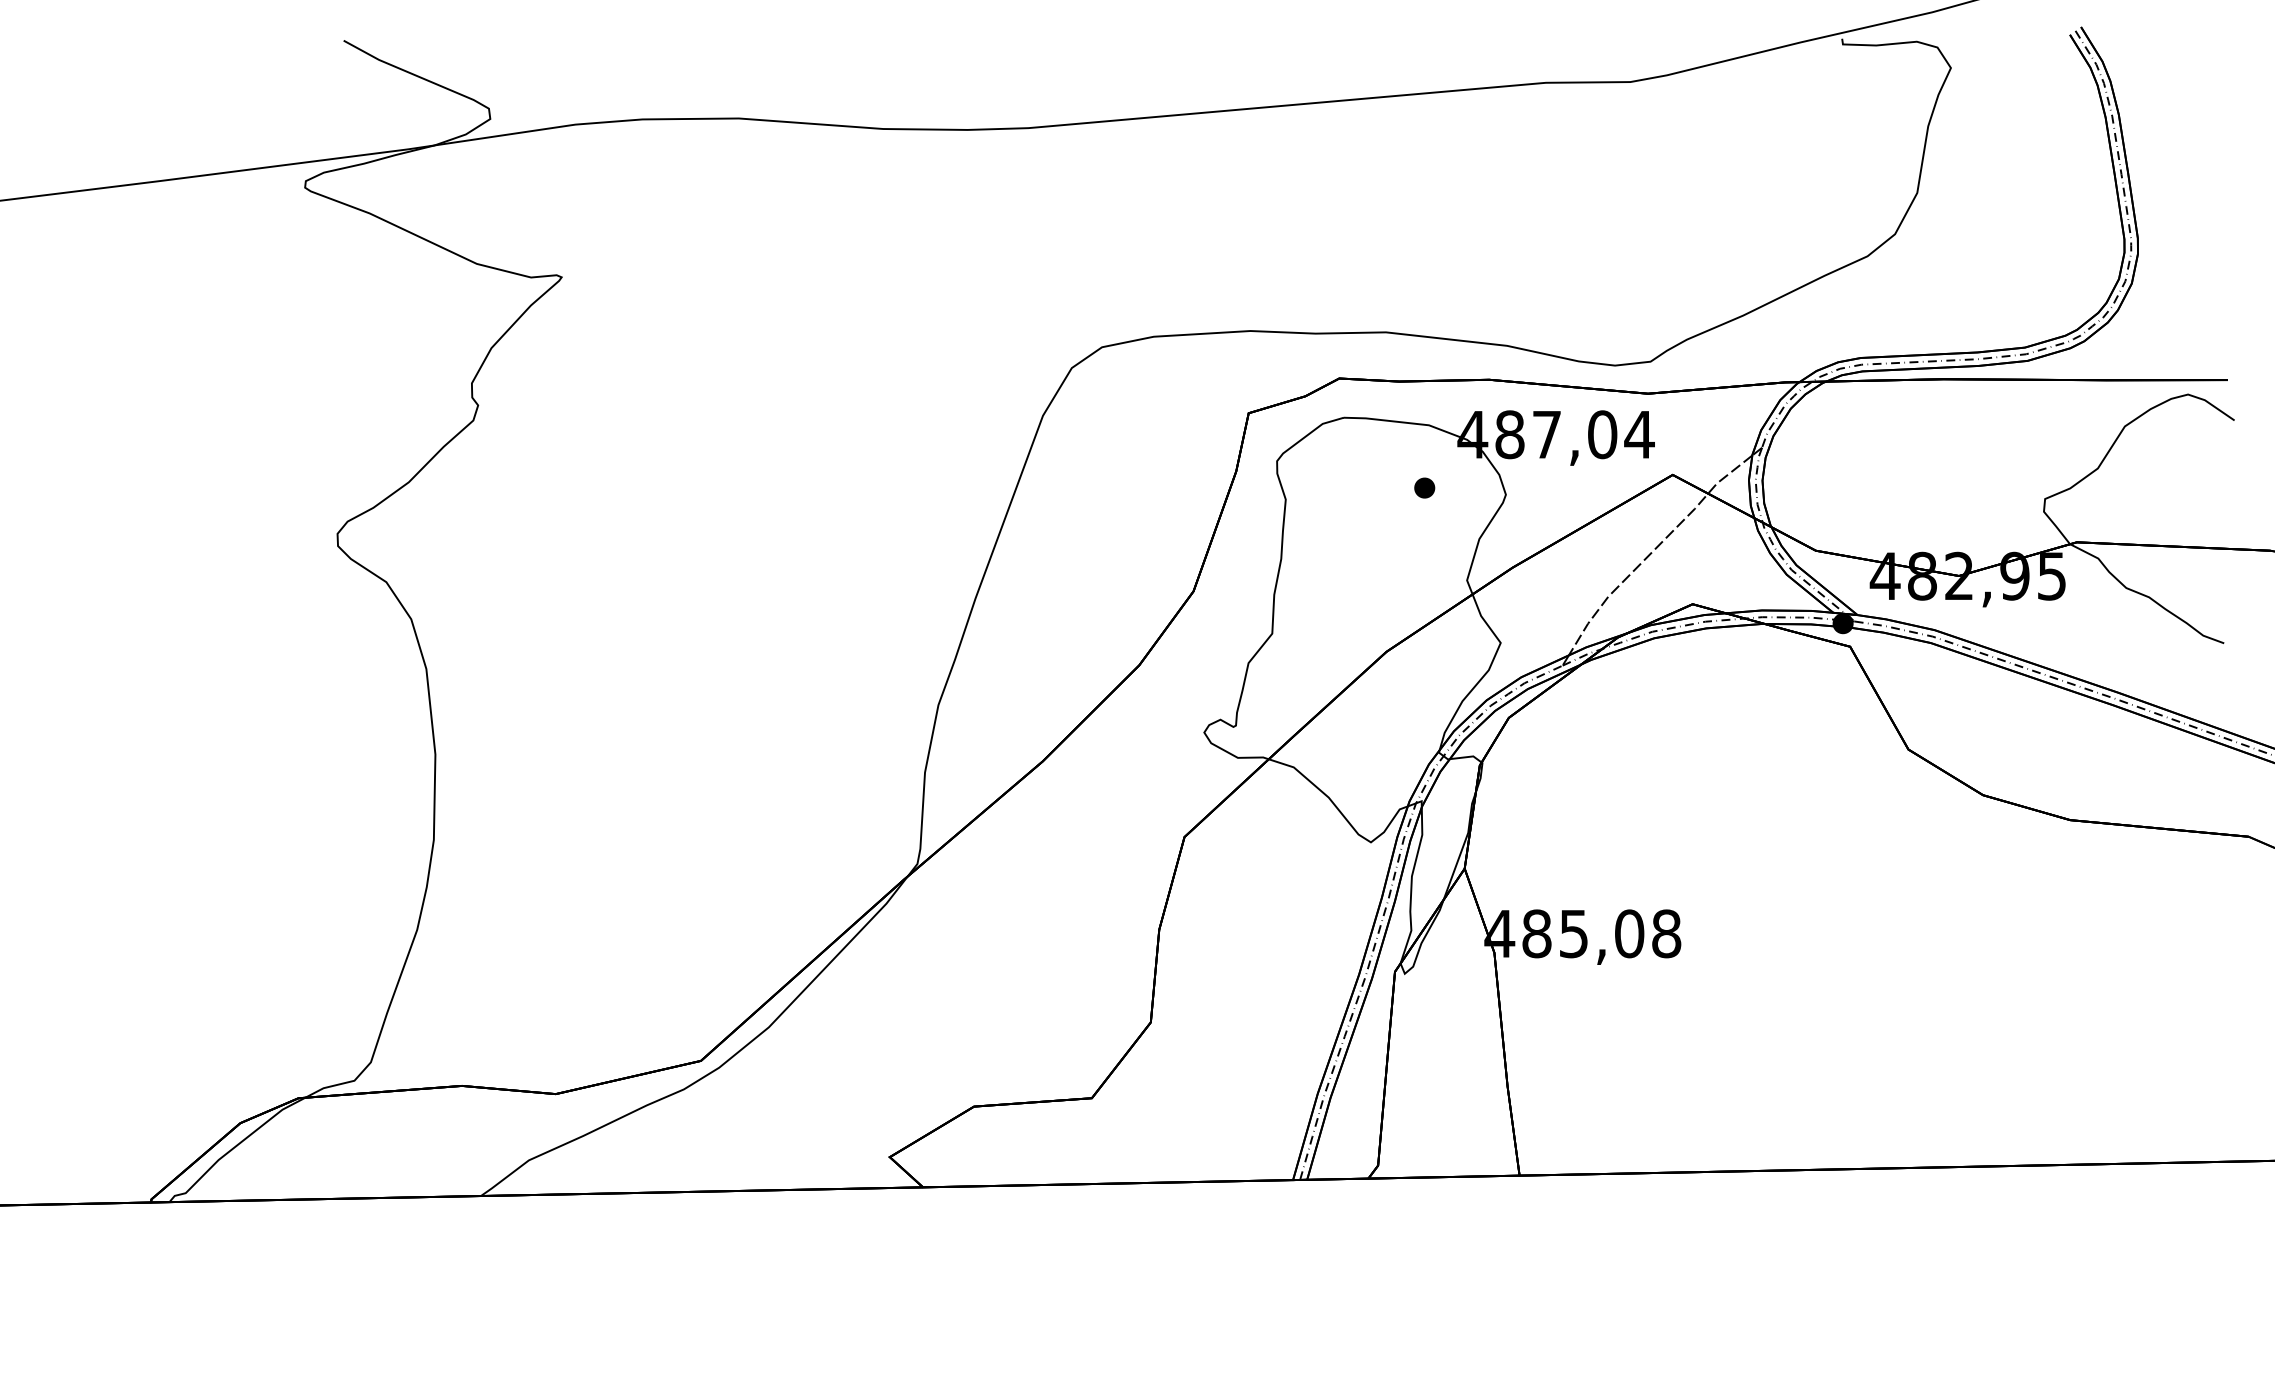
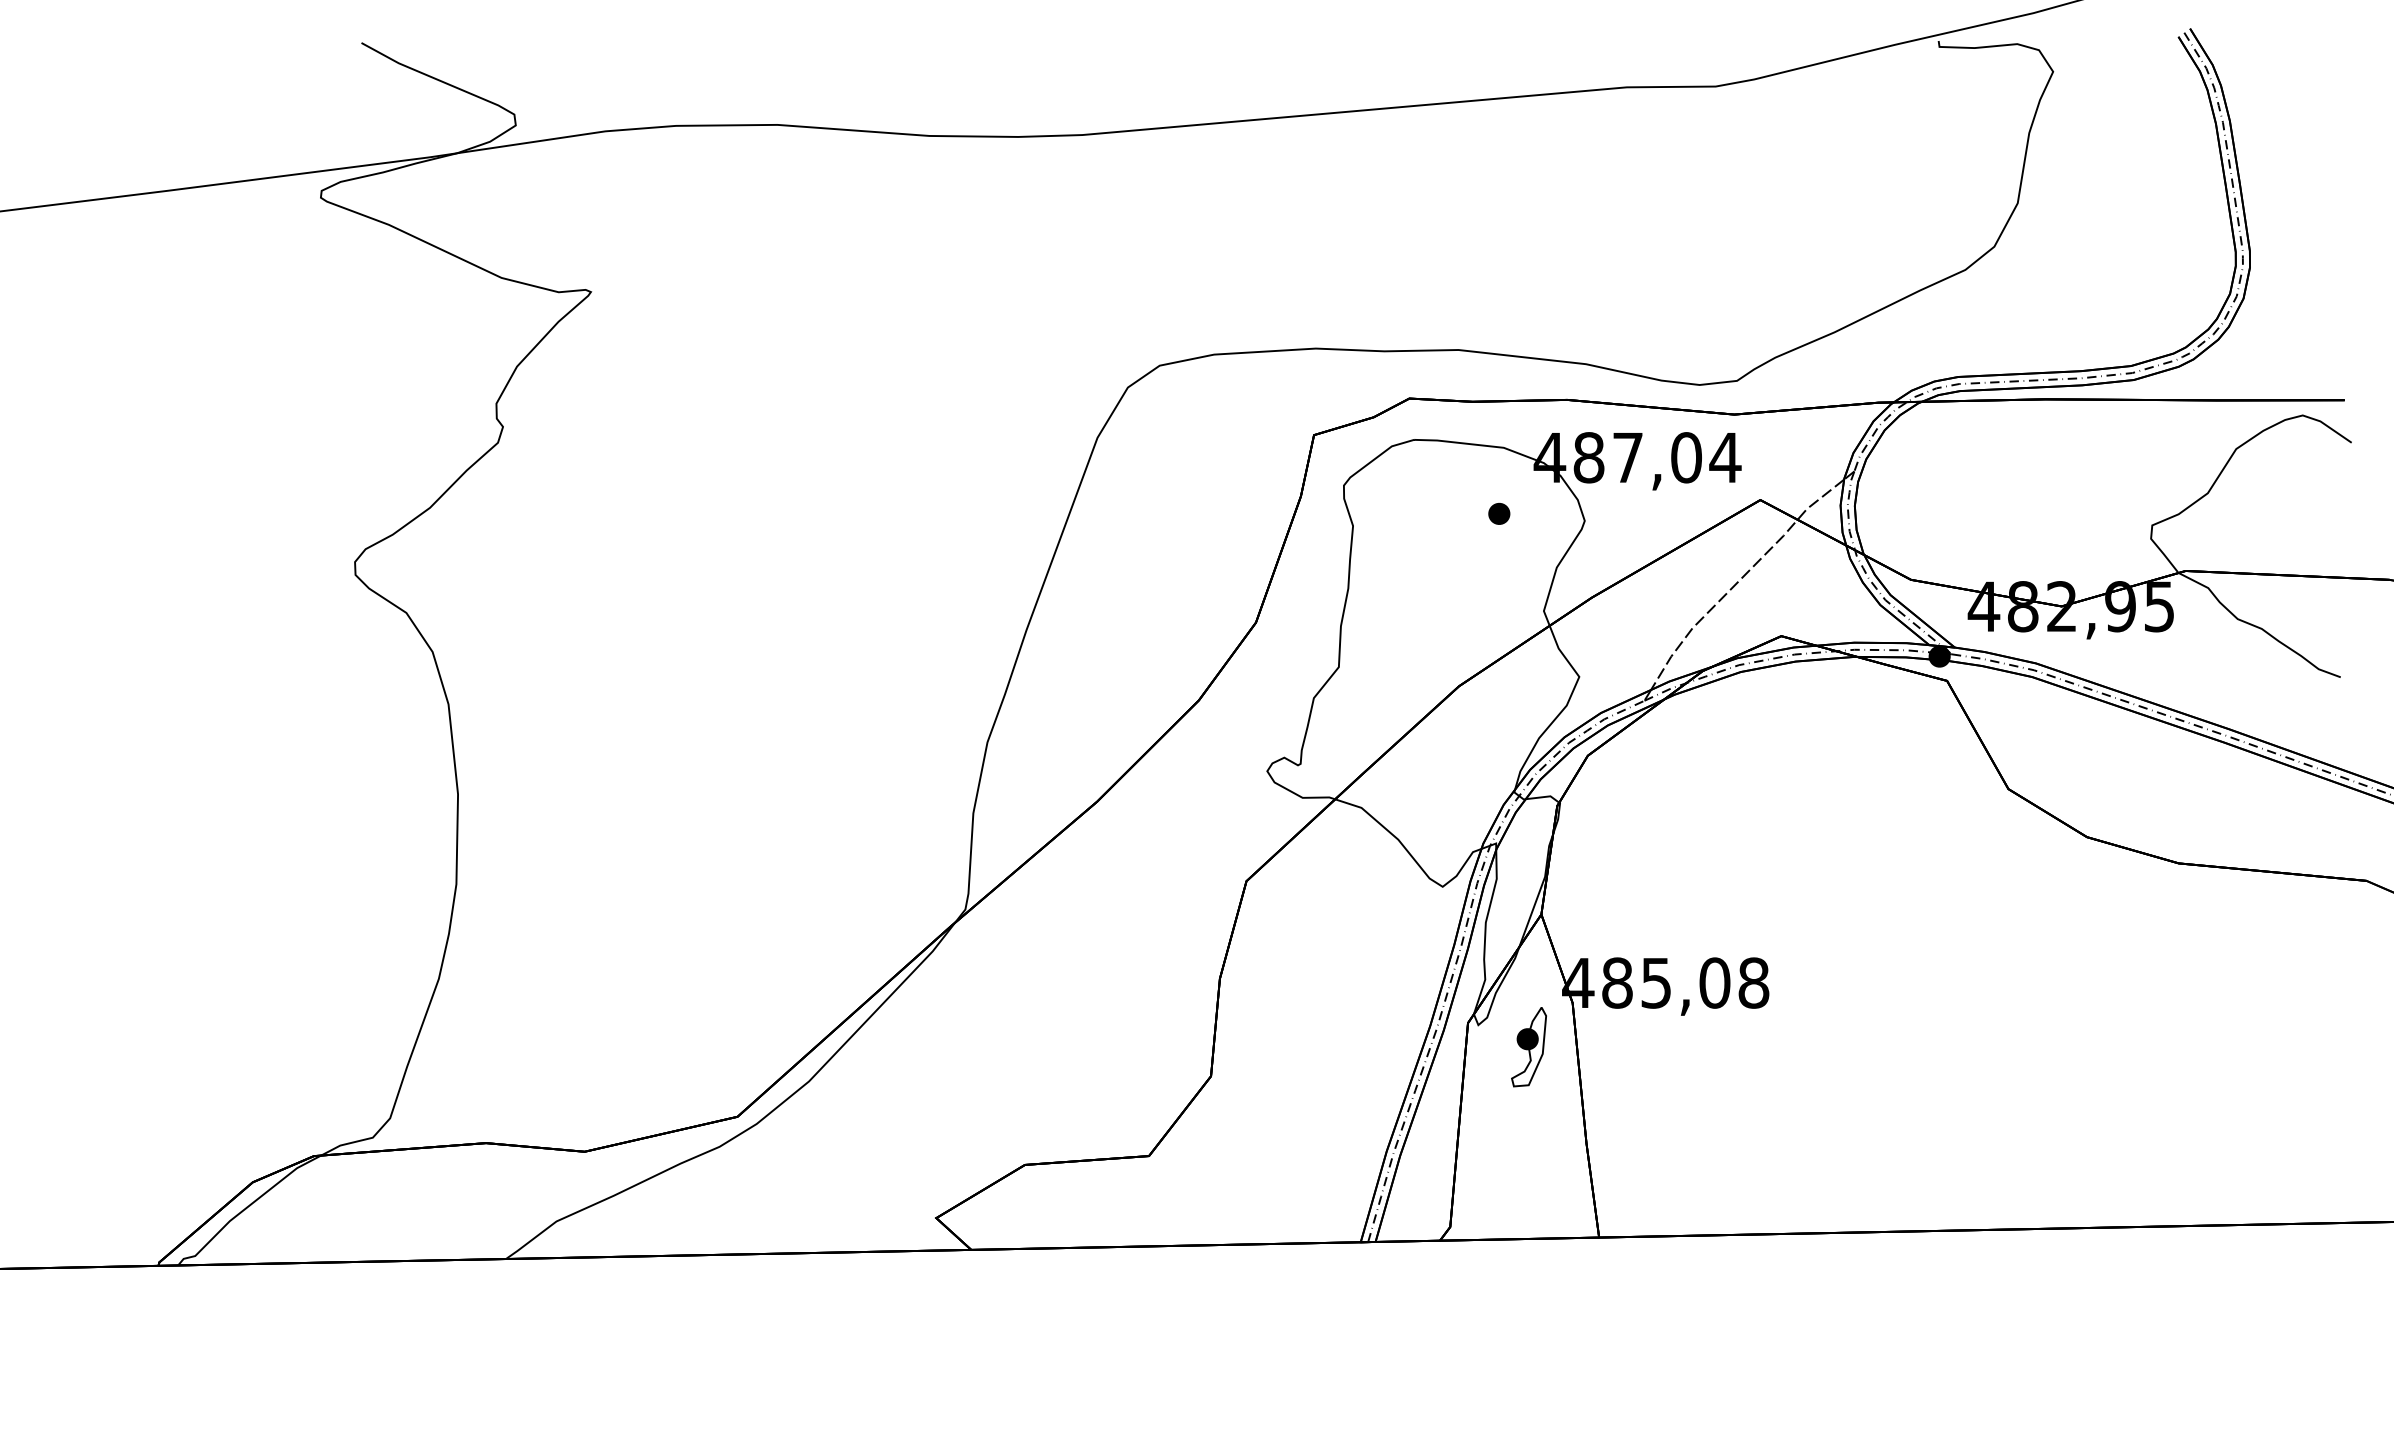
part: (1452, 995) -> (1528, 1047), added

